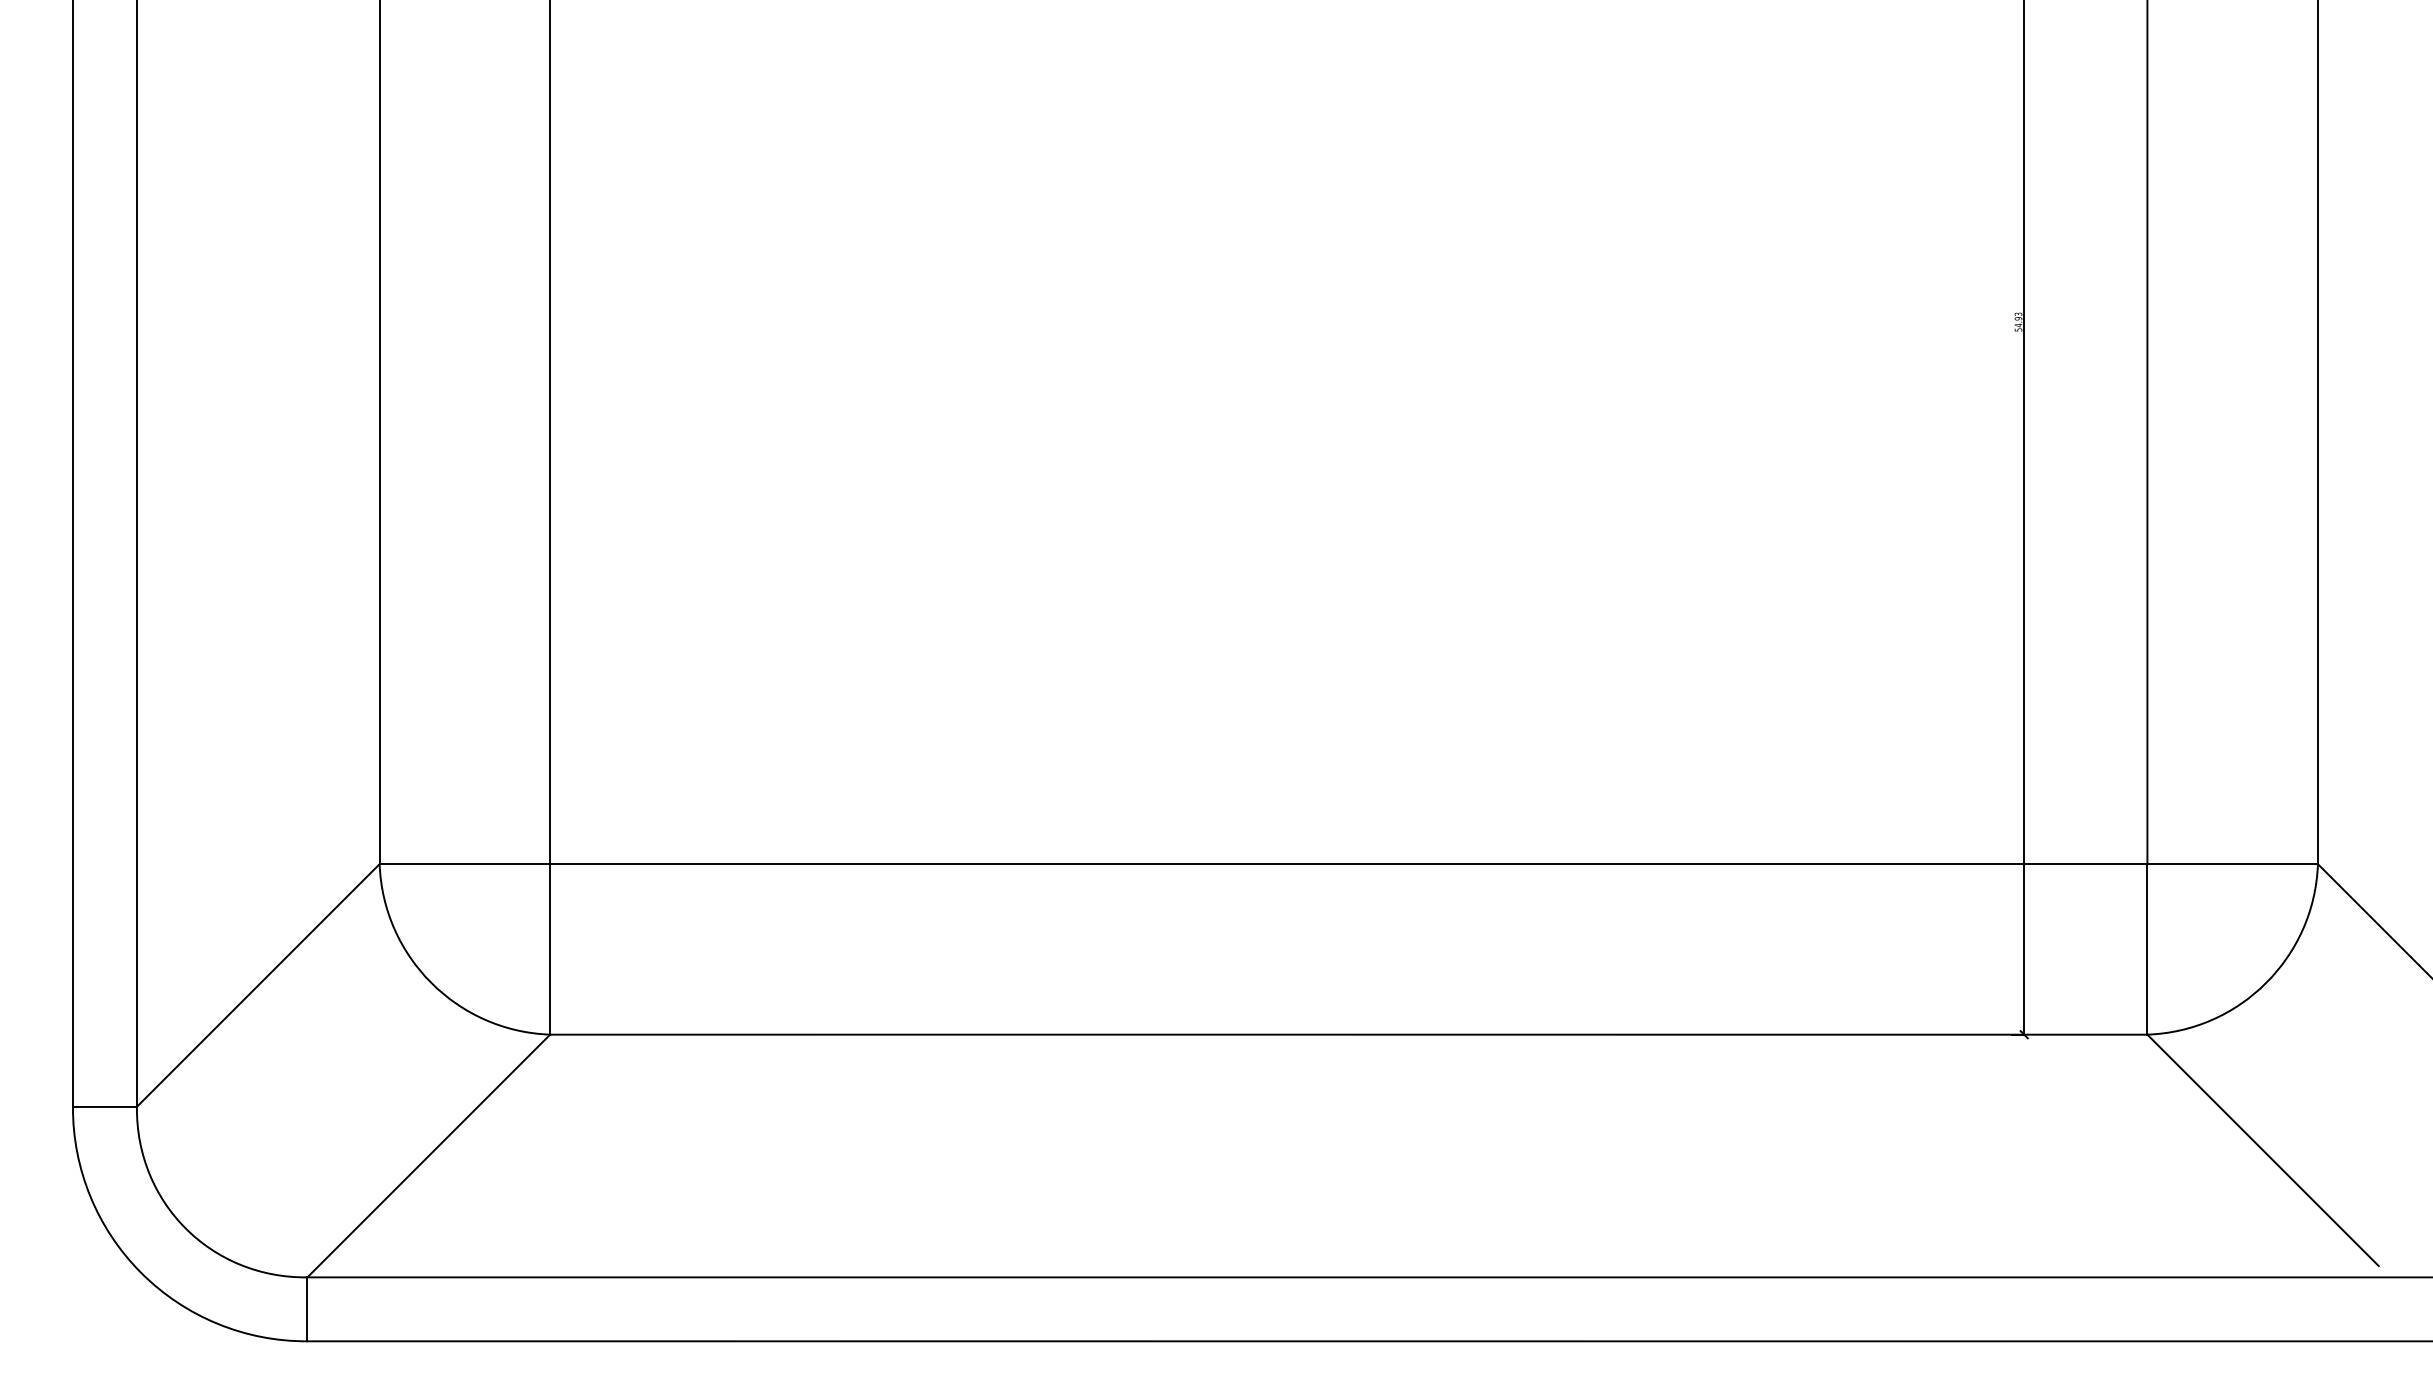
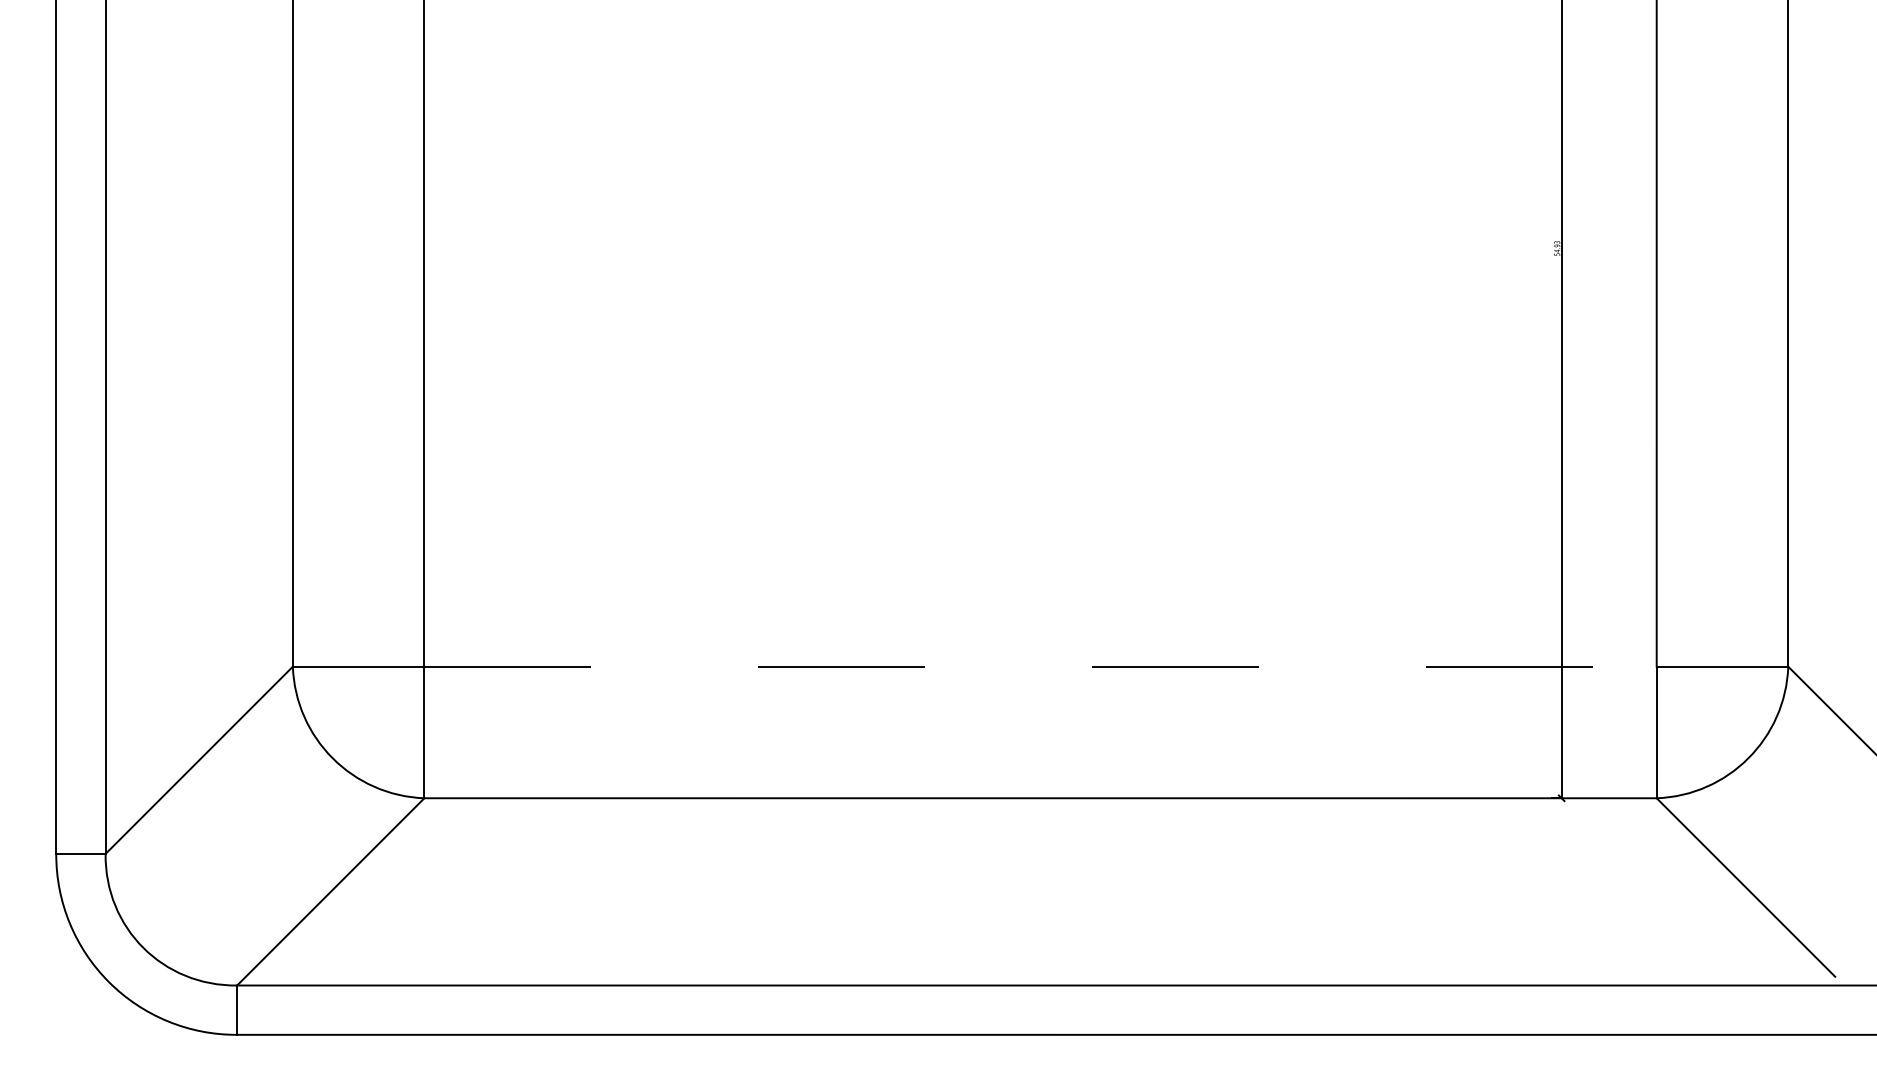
line: (1348, 864) -> (1040, 666), solid -> dashed

